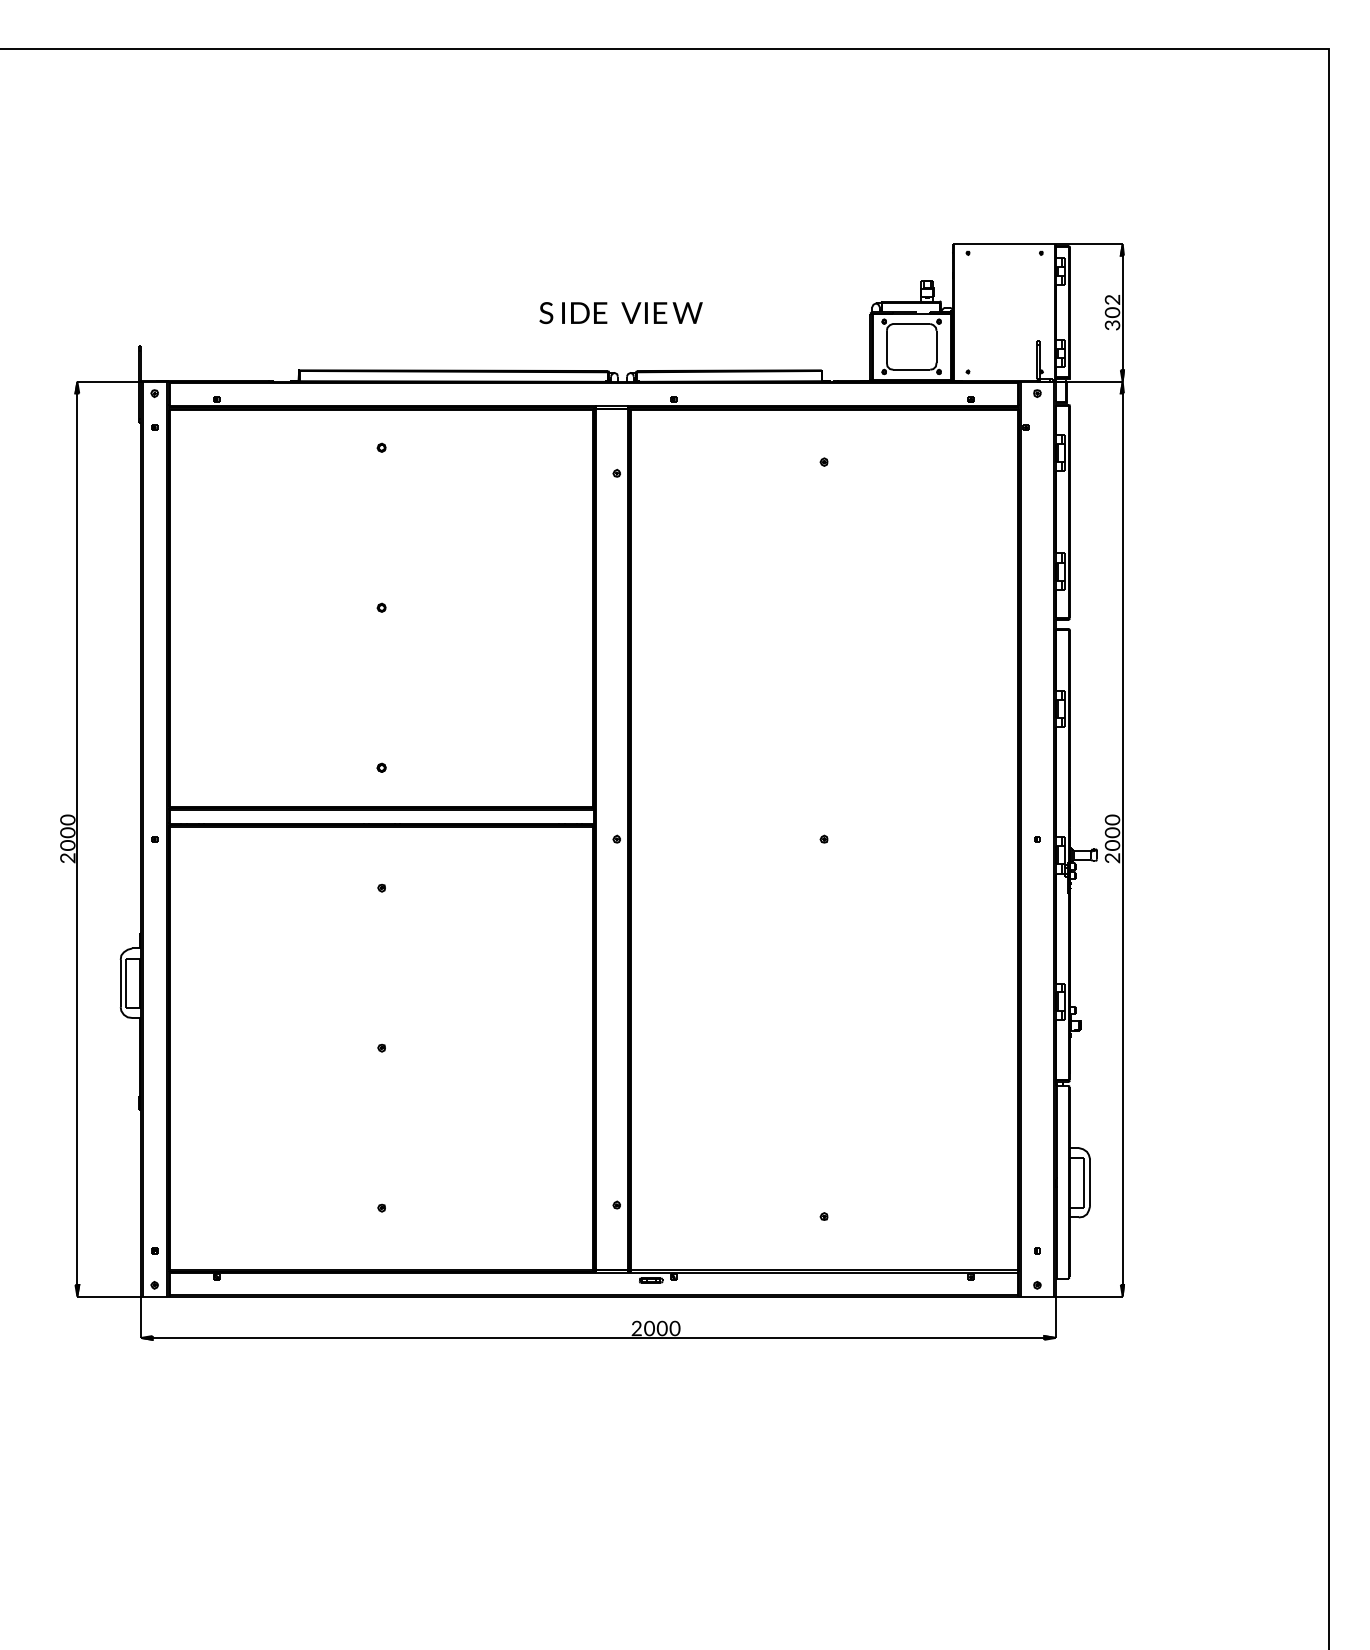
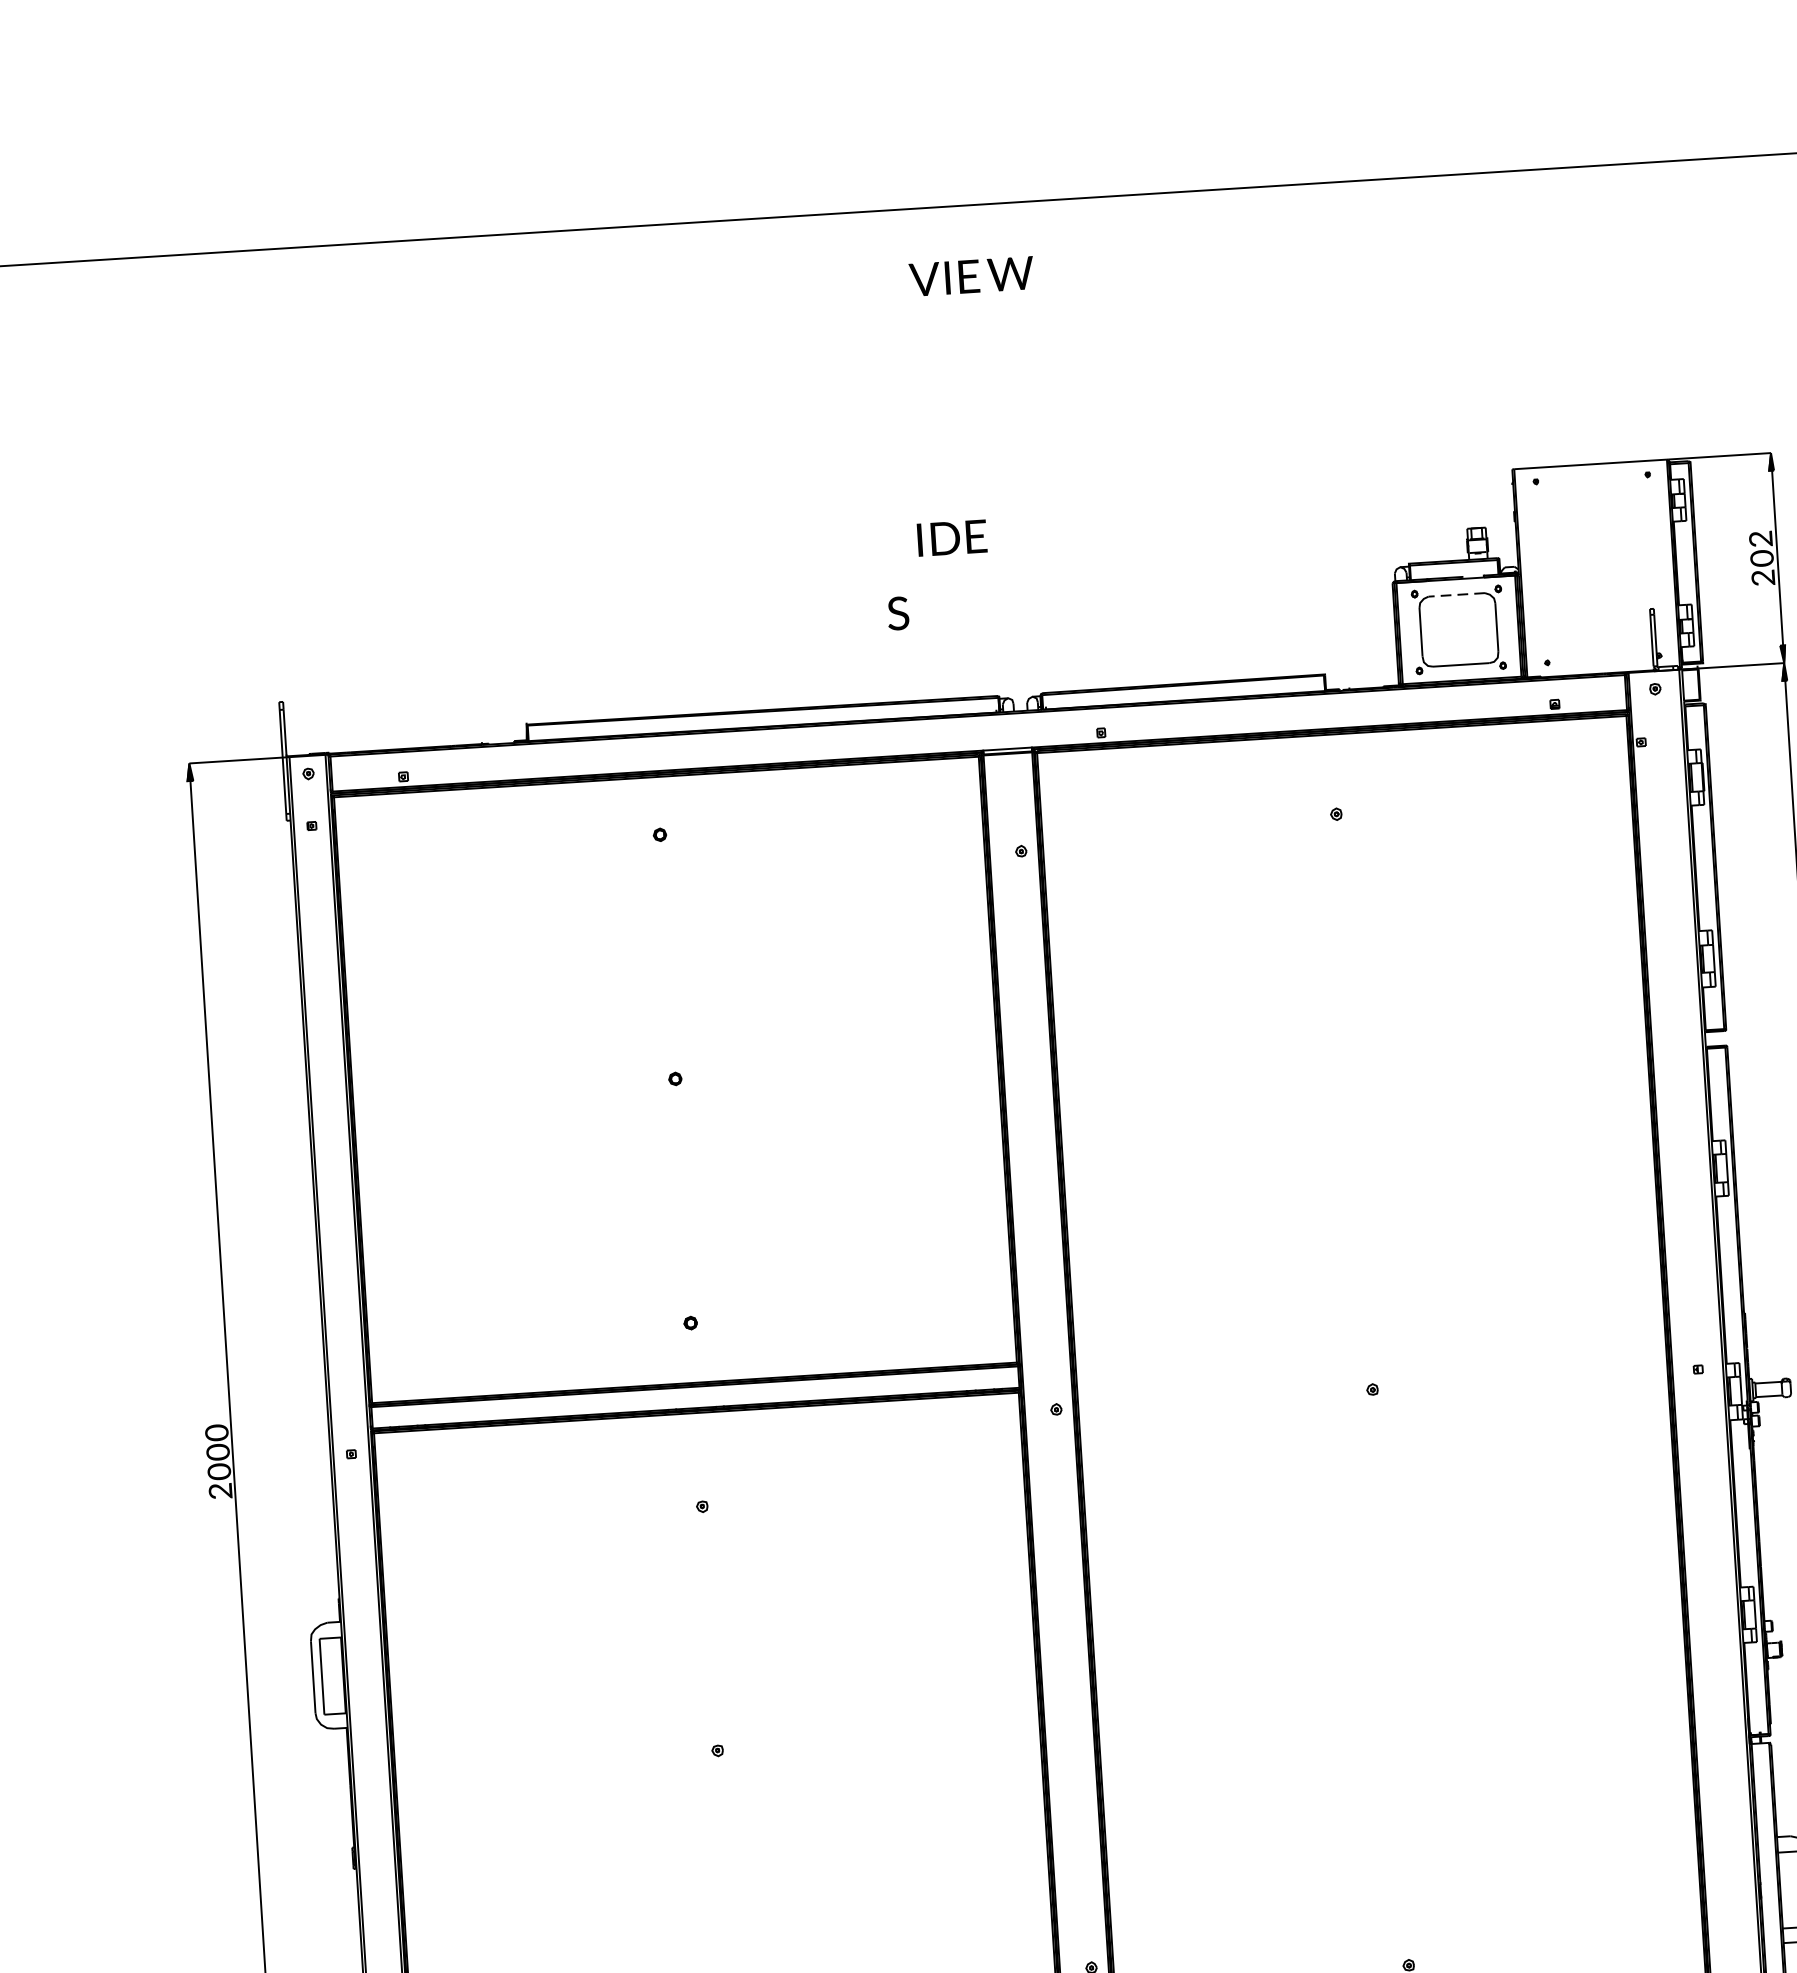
text: (584, 312) -> (951, 537), moved
text: (661, 312) -> (970, 275), moved
line: (911, 323) -> (1456, 594), solid -> dashed
text: (1114, 325) -> (1766, 577), 3 -> 2

